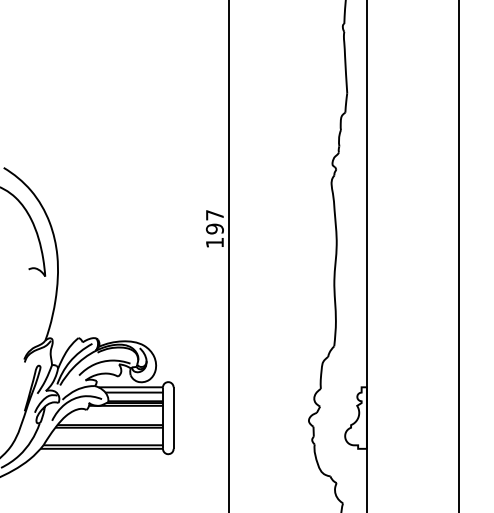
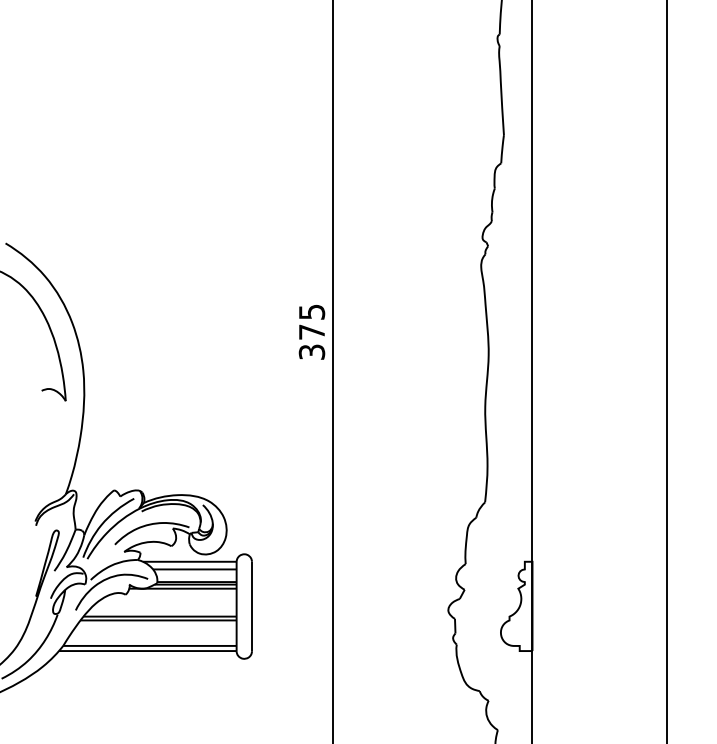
text: (214, 228) -> (311, 331), 197 -> 375

